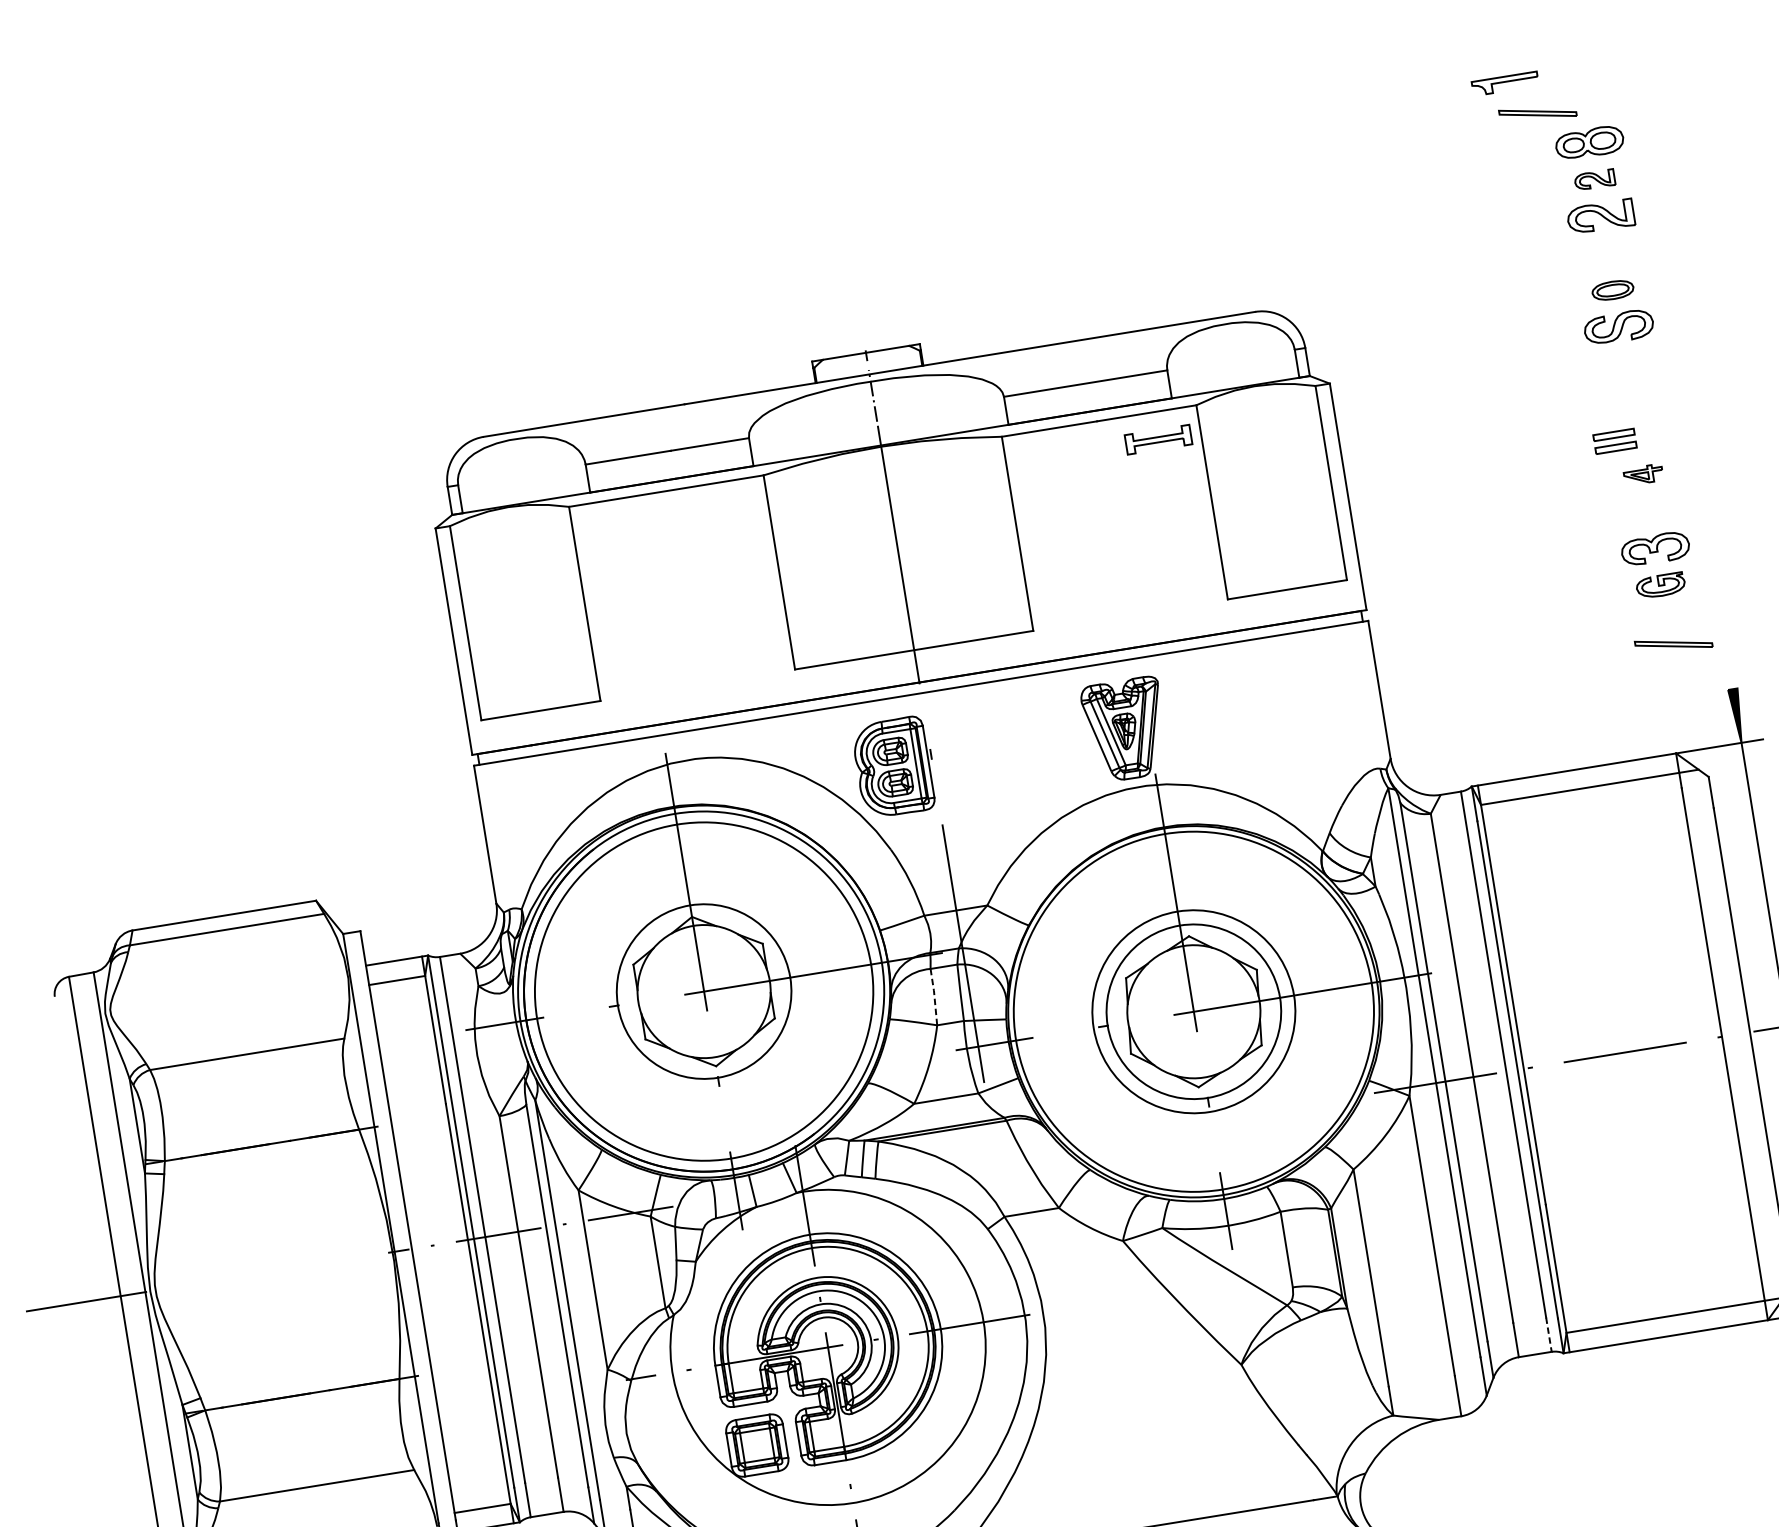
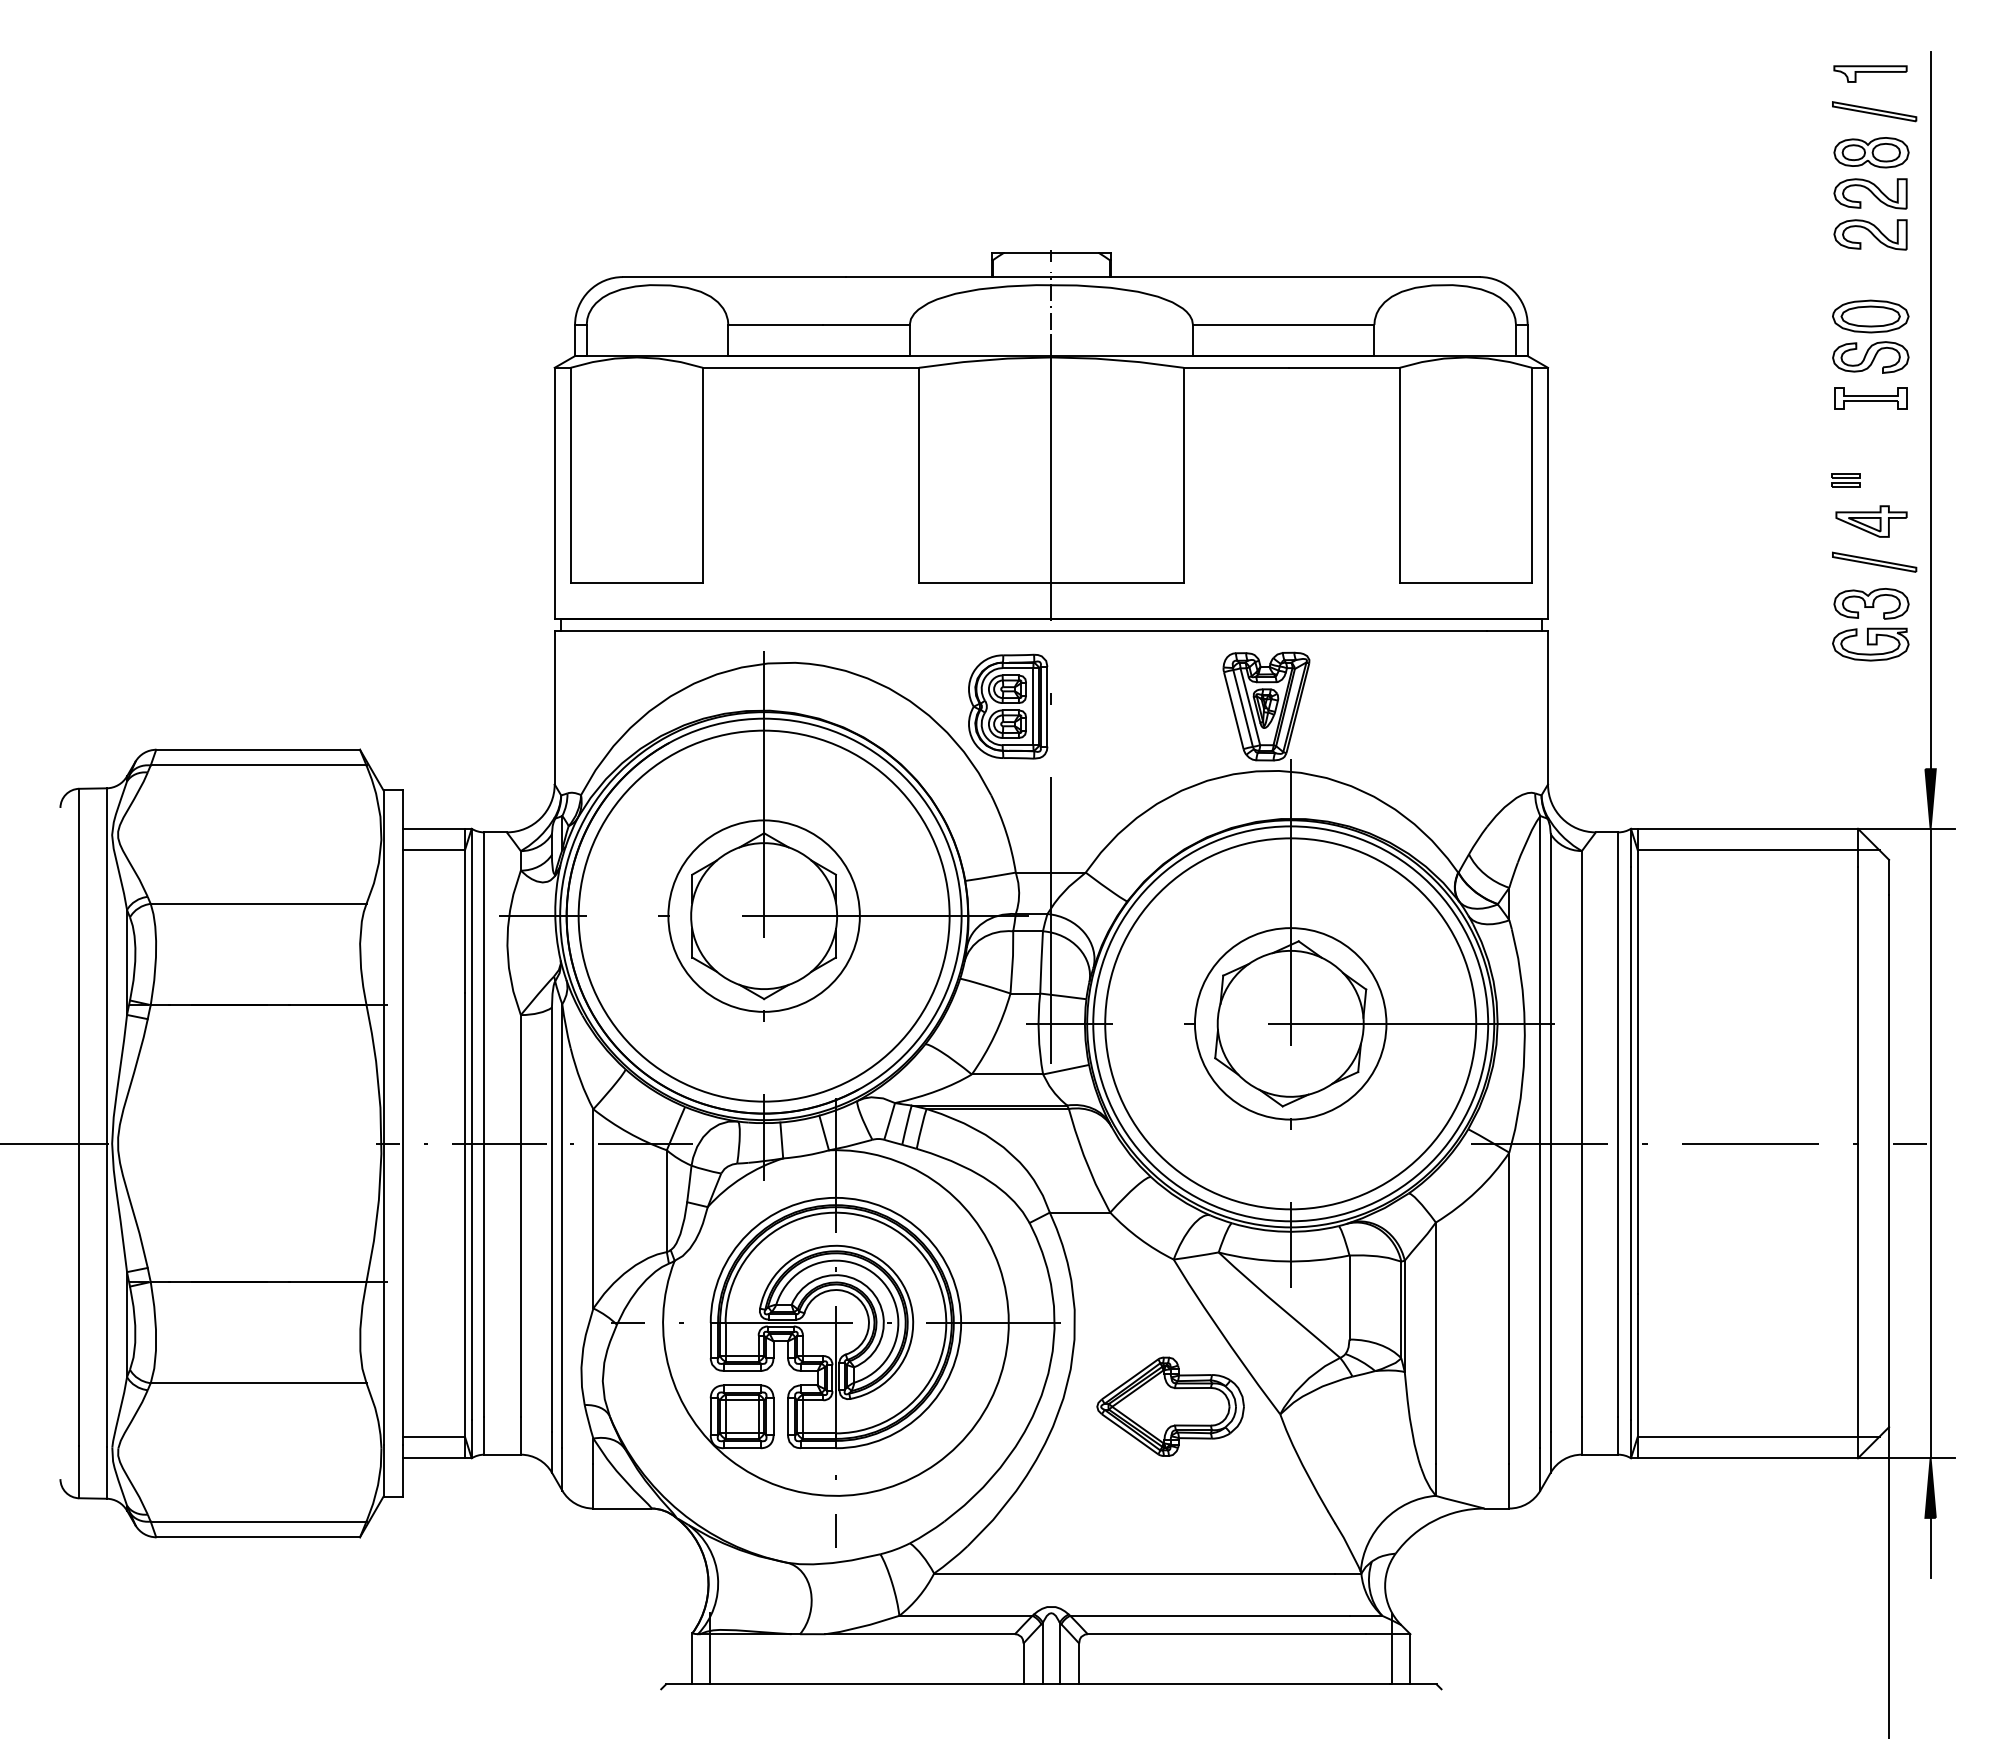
part: (1505, 83) -> (1870, 73), moved
part: (1537, 113) -> (1874, 111), moved
part: (1594, 179) -> (1870, 193), size x1.67
part: (1612, 290) -> (1870, 316), size x1.67
line: (1680, 366) -> (1930, 410), added
part: (1158, 439) -> (1870, 398), moved
part: (1614, 441) -> (1845, 480), size x0.62
part: (1643, 474) -> (1871, 521), size x1.67
part: (1660, 585) -> (1870, 644), size x1.43
part: (1673, 643) -> (1874, 561), moved
line: (934, 996) -> (1012, 961), dashed -> solid
circle: (1193, 1011) -> (1290, 1023), size x1.67
line: (1549, 1335) -> (1618, 1436), dashed -> solid
part: (1141, 1373) -> (1170, 1406), added

